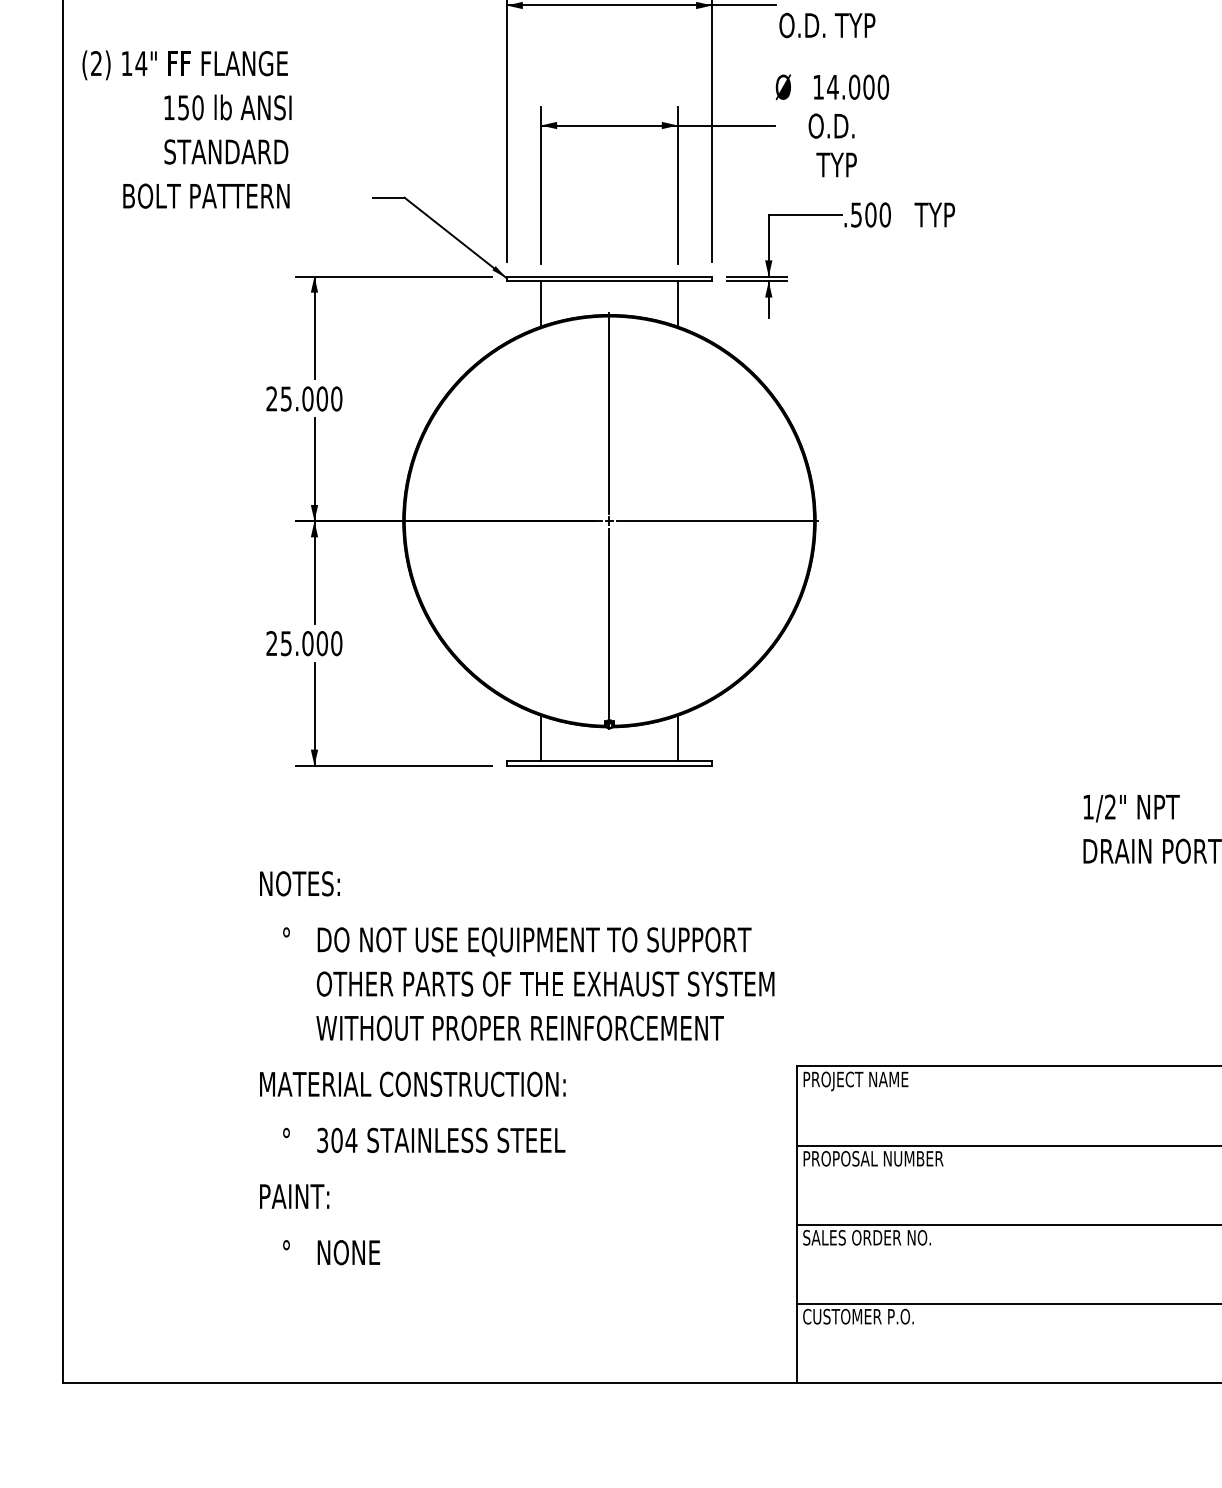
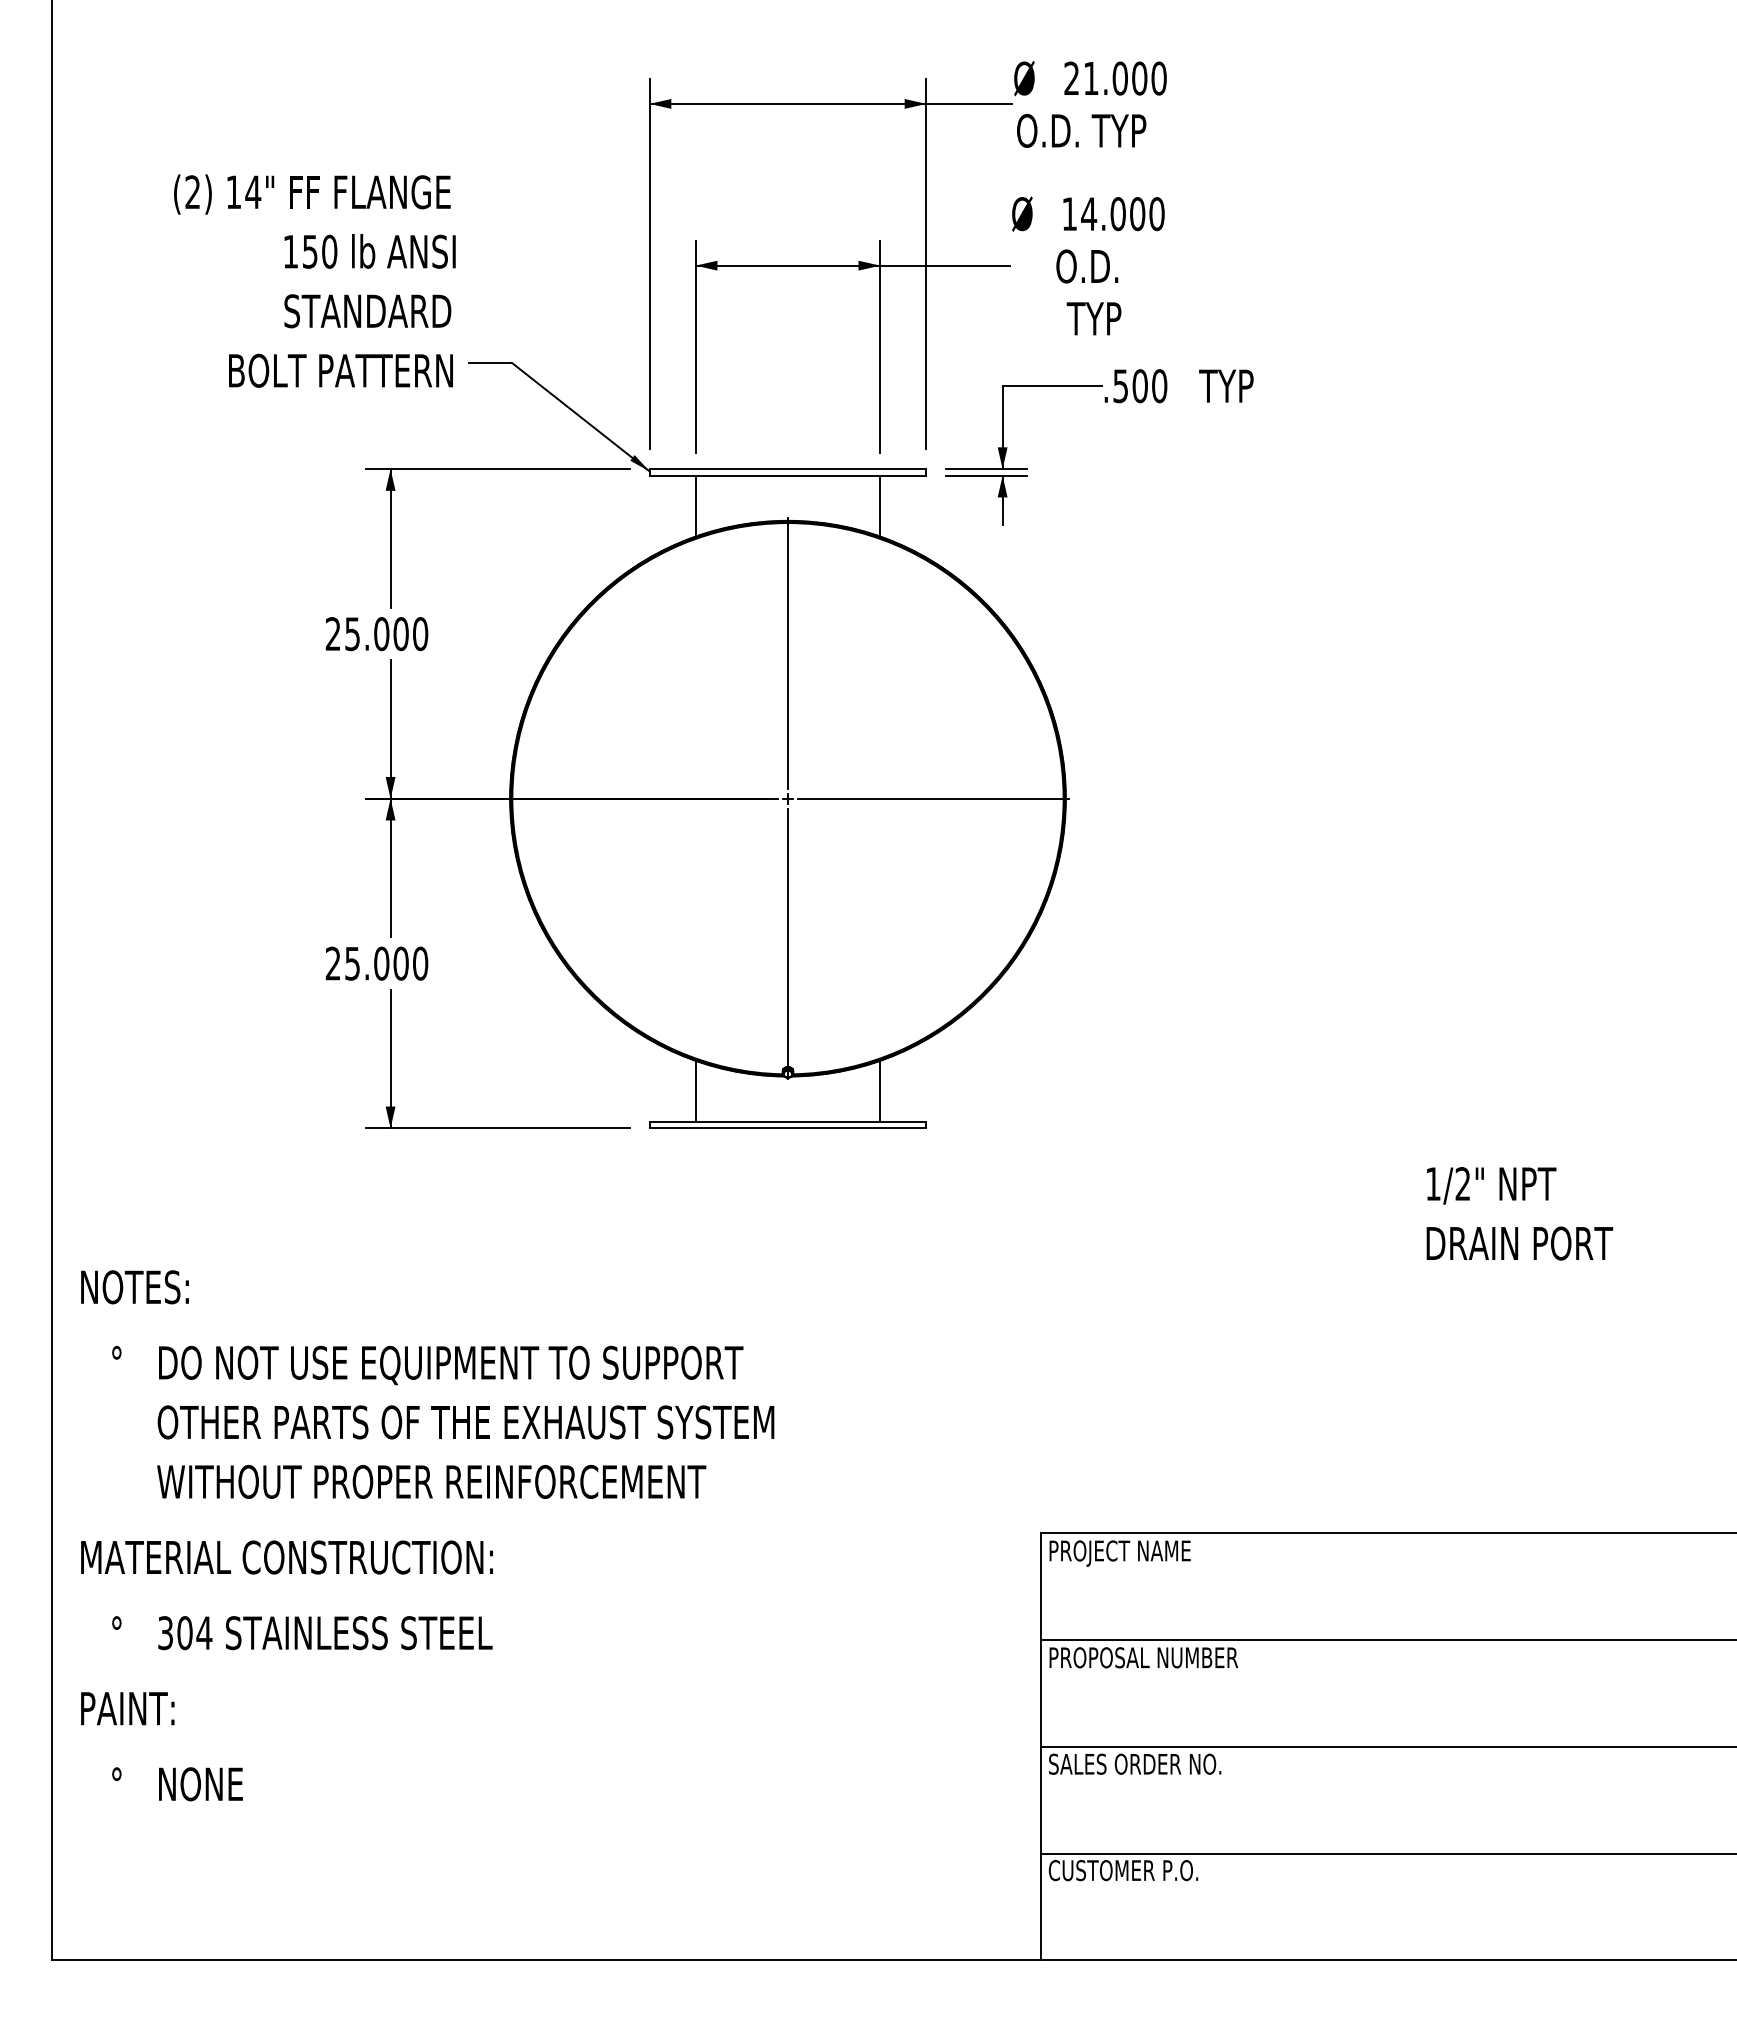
text: (186, 129) -> (314, 280), moved
text: (517, 1068) -> (427, 1535), moved

